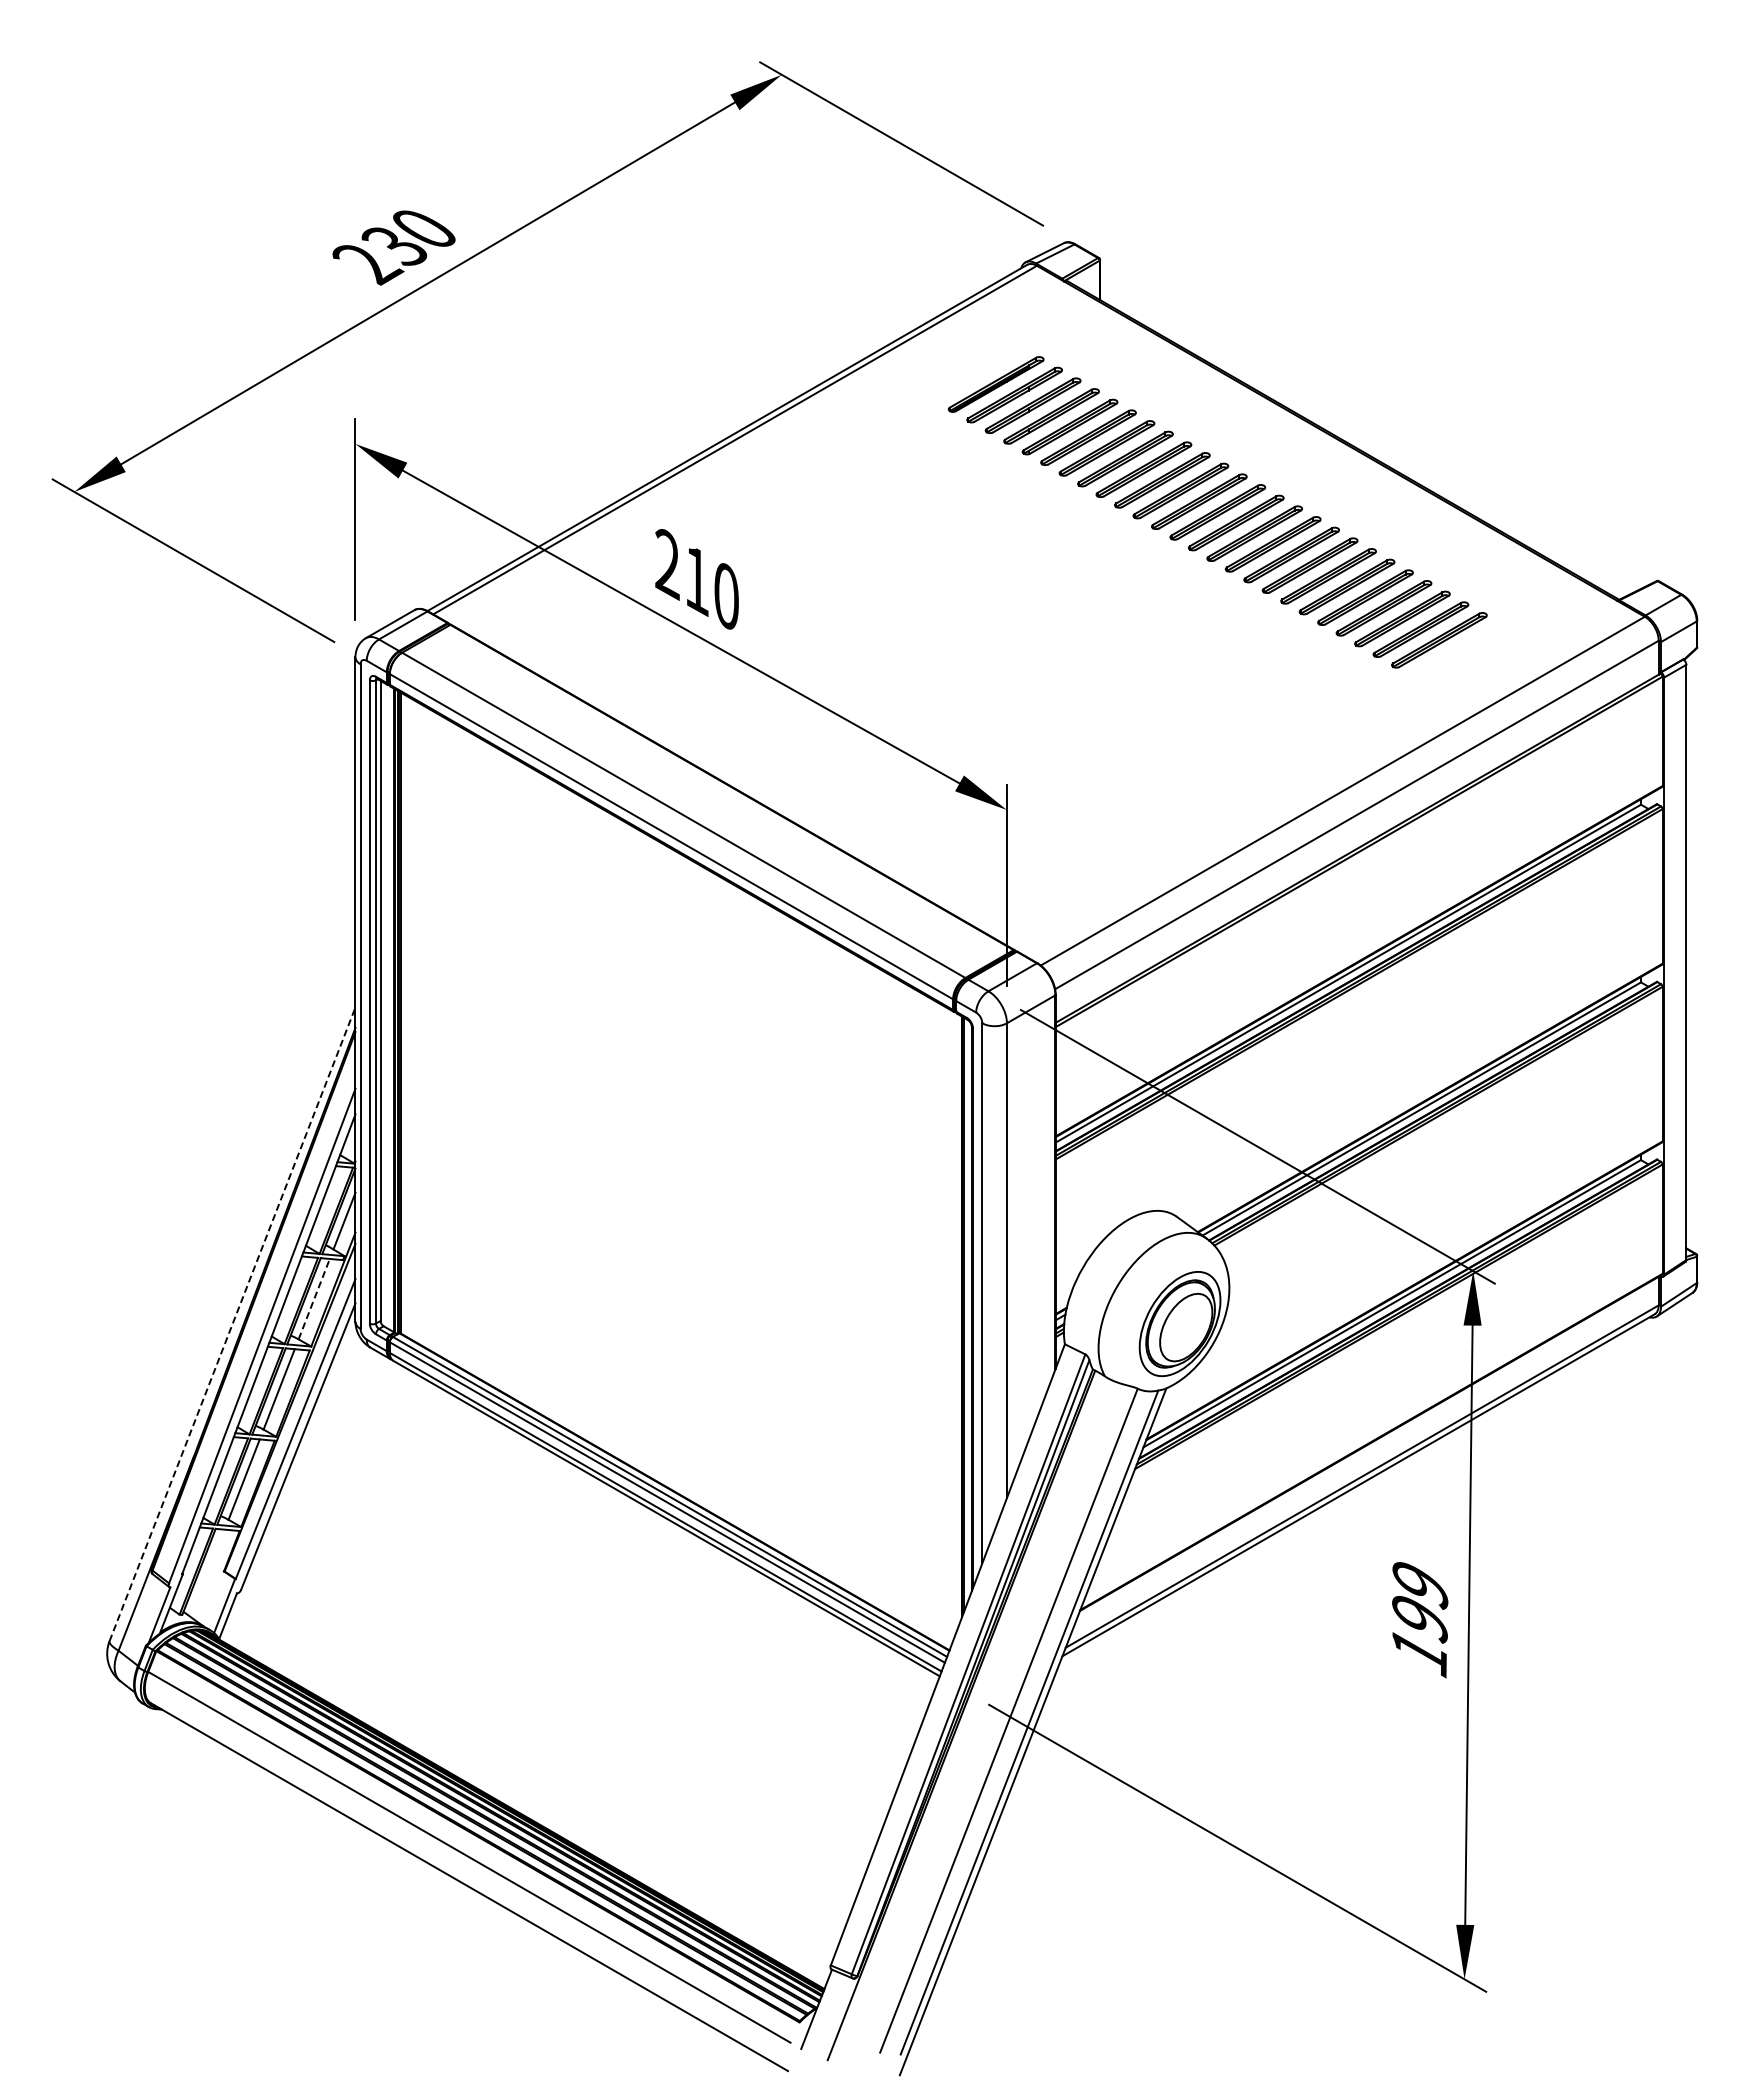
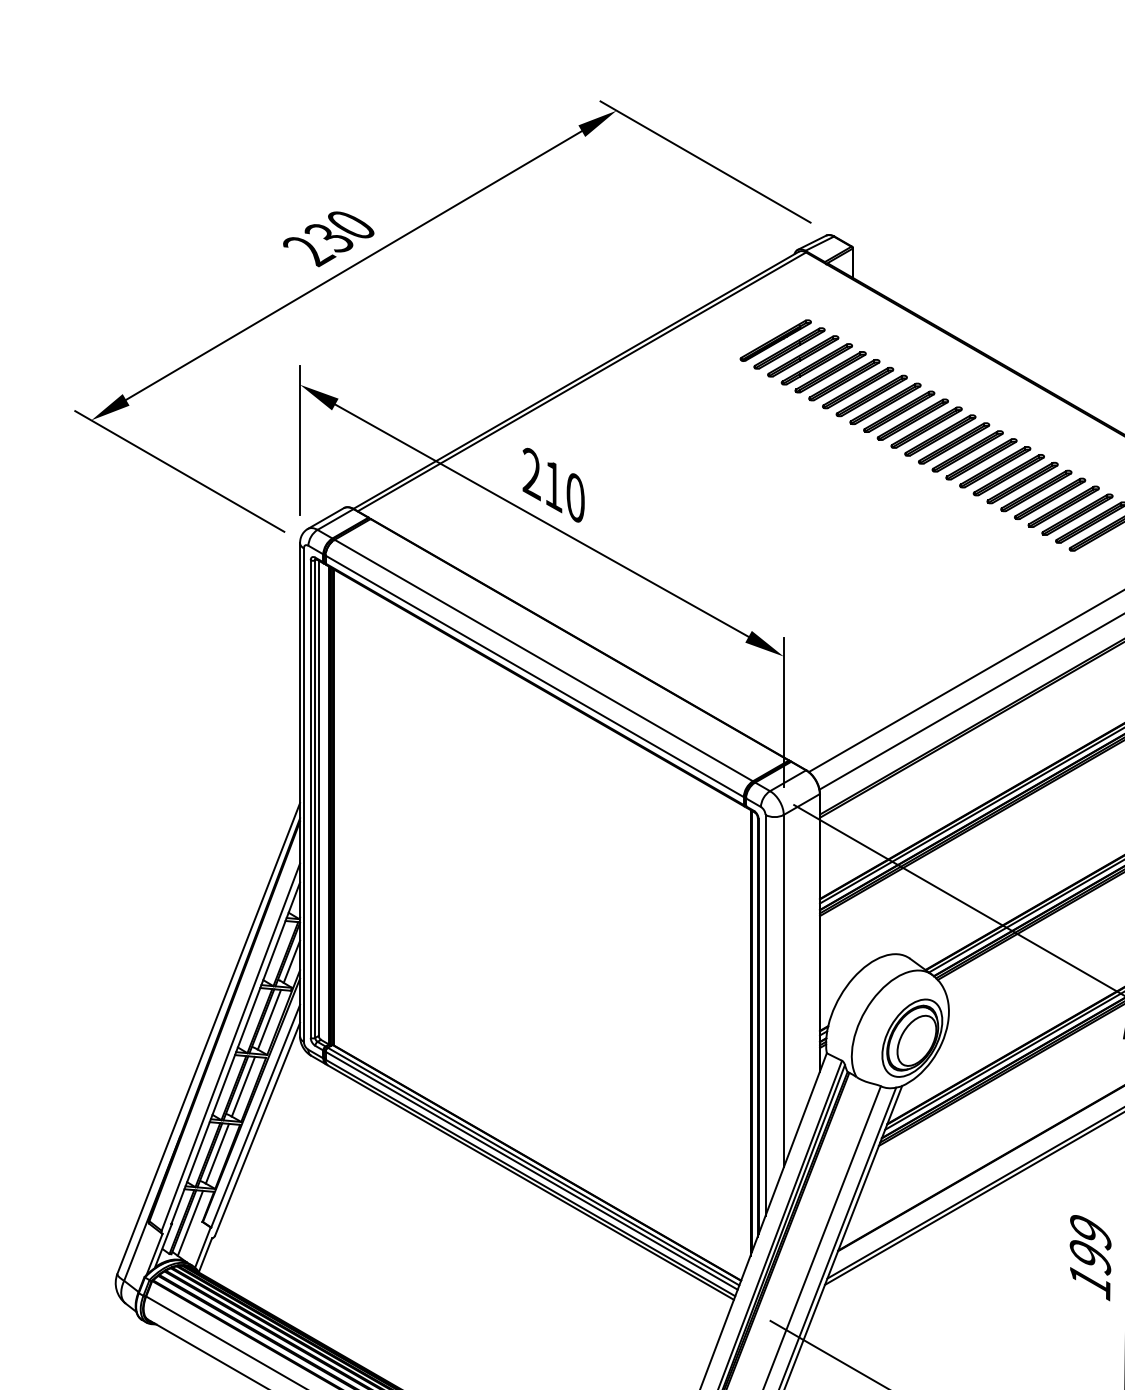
line: (314, 1298) -> (269, 1019), dashed -> solid
line: (232, 1324) -> (208, 1038), dashed -> solid
line: (207, 1573) -> (190, 1223), added

